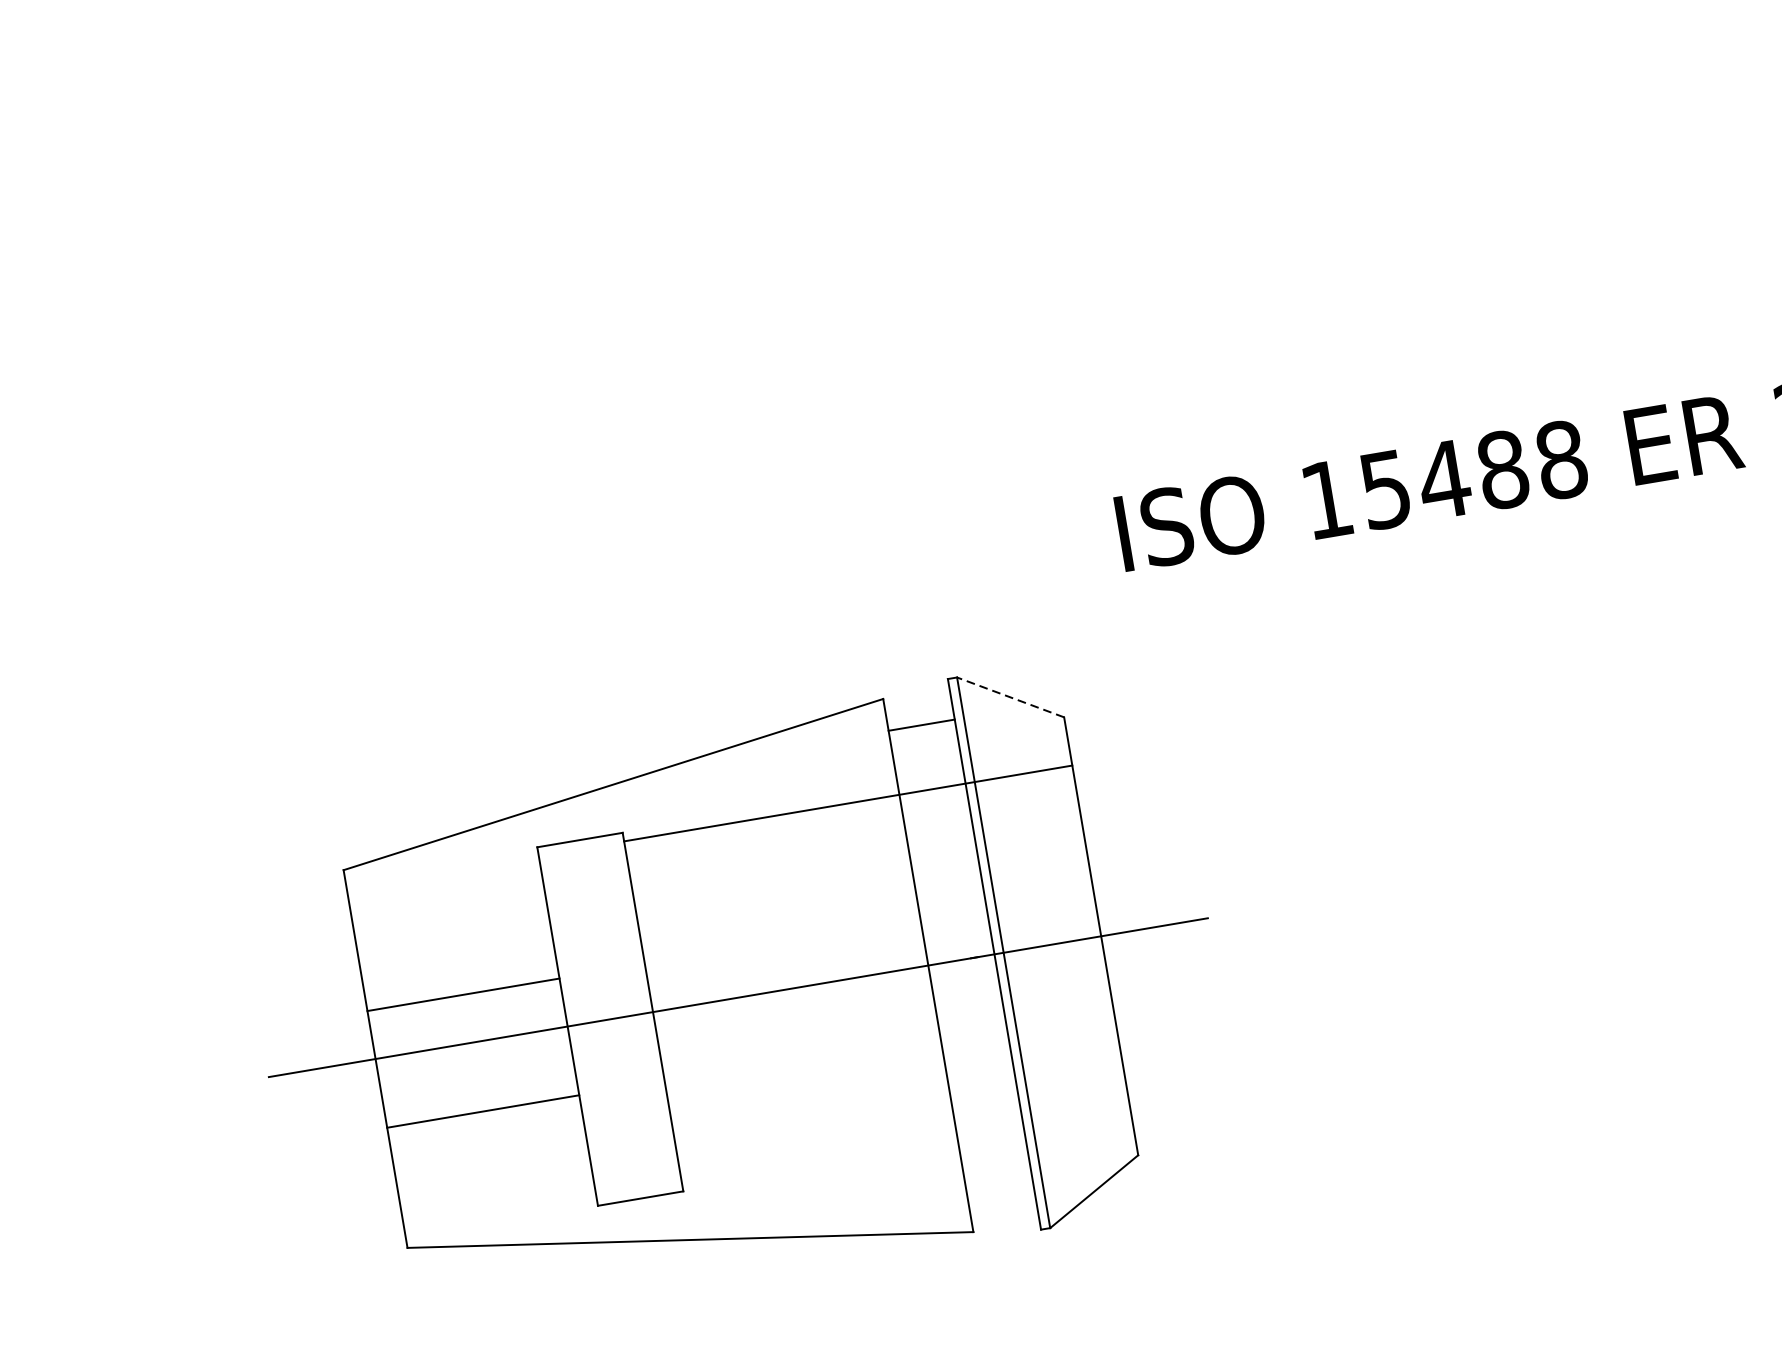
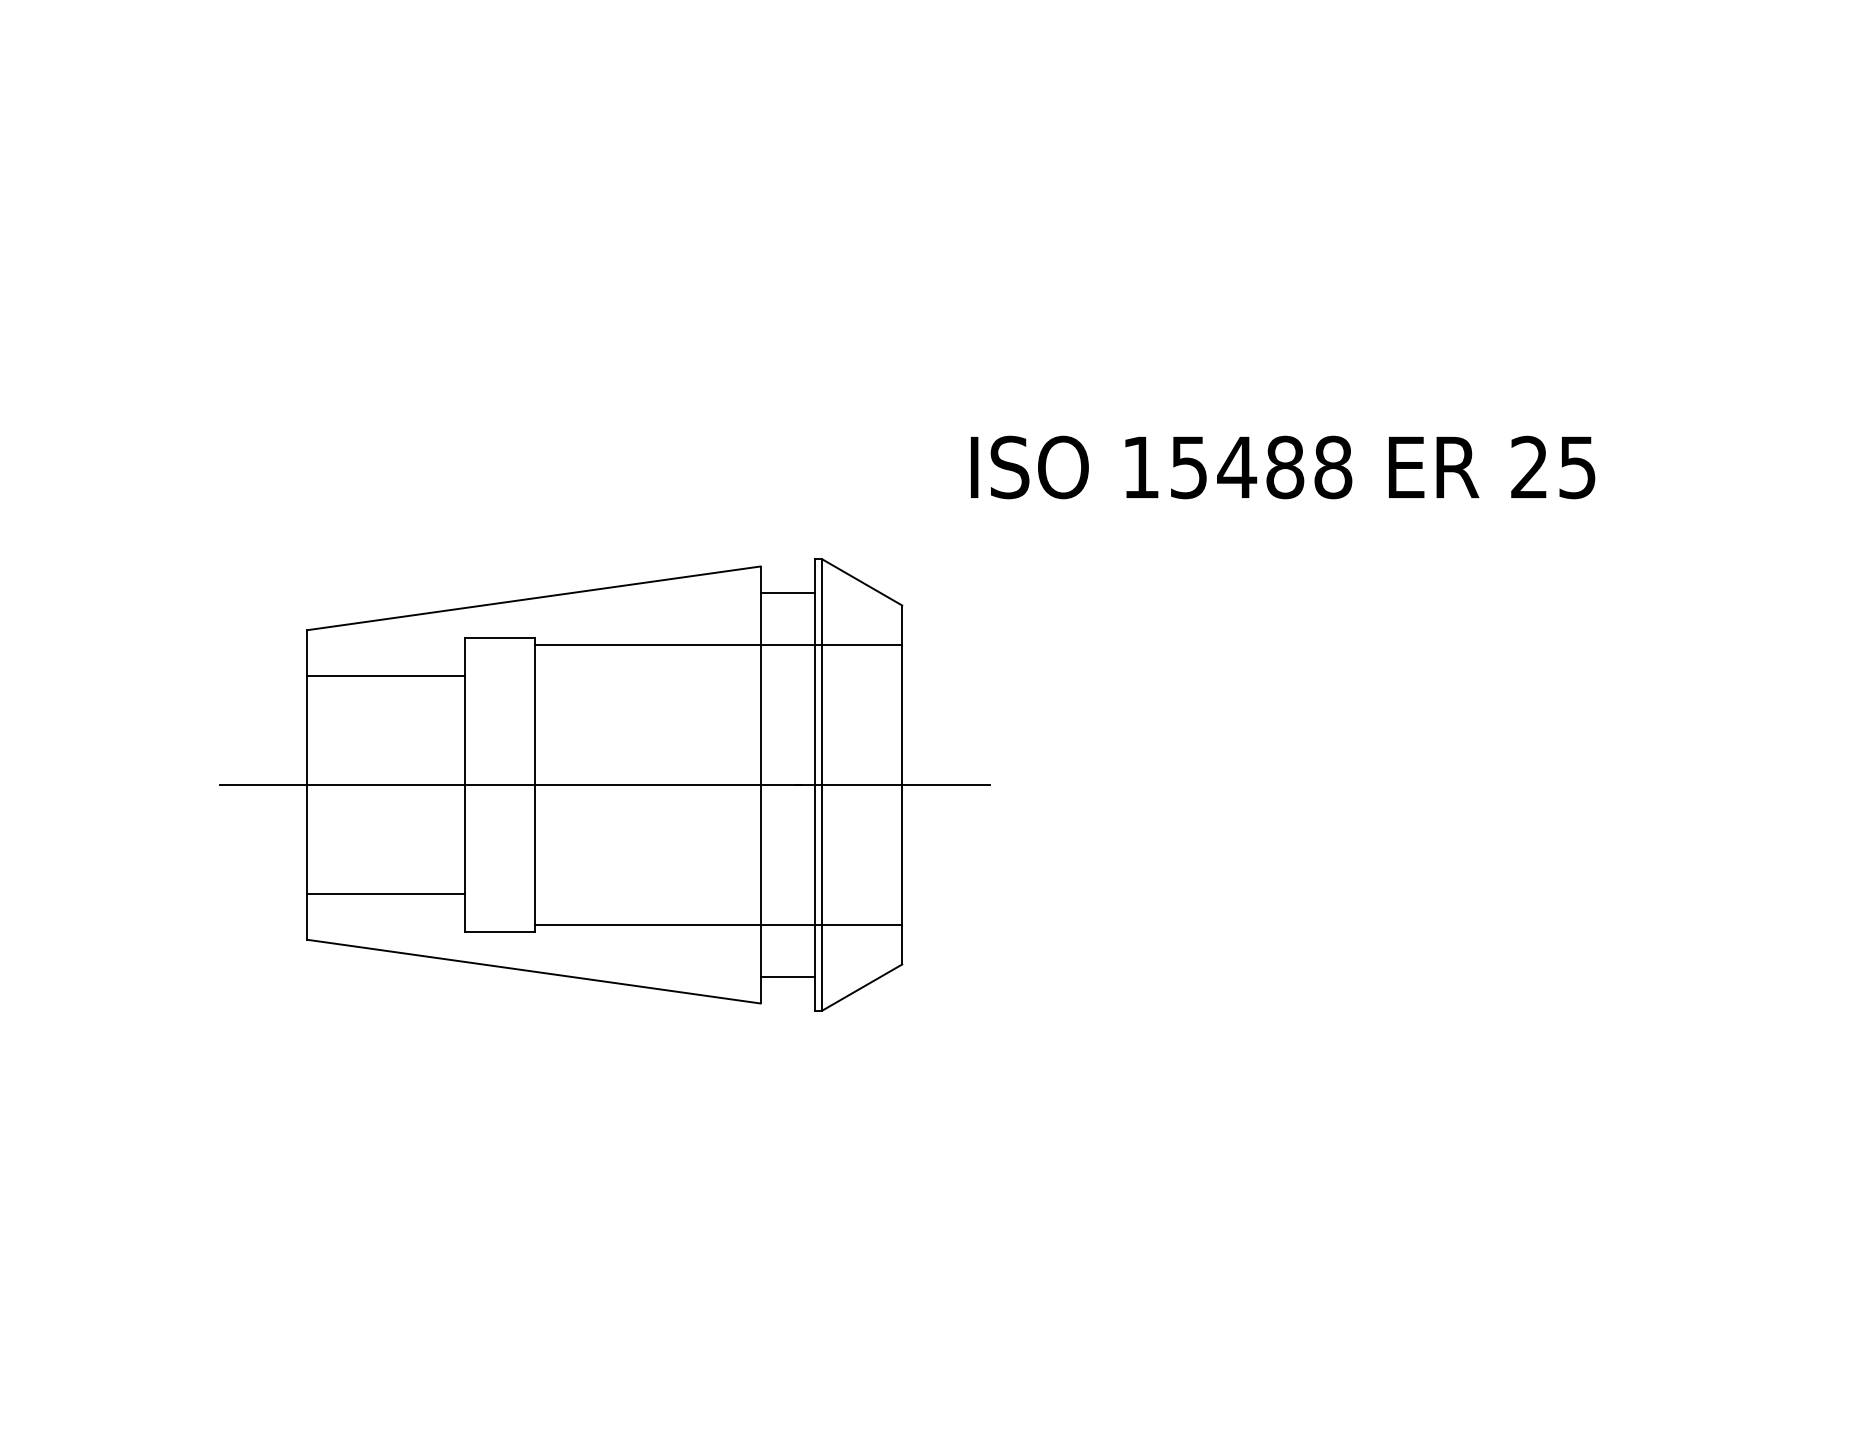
line: (1009, 697) -> (861, 582), dashed -> solid
line: (462, 994) -> (385, 675), moved
line: (482, 1111) -> (385, 894), moved
line: (905, 1144) -> (718, 924), added
line: (1000, 1194) -> (787, 977), added

